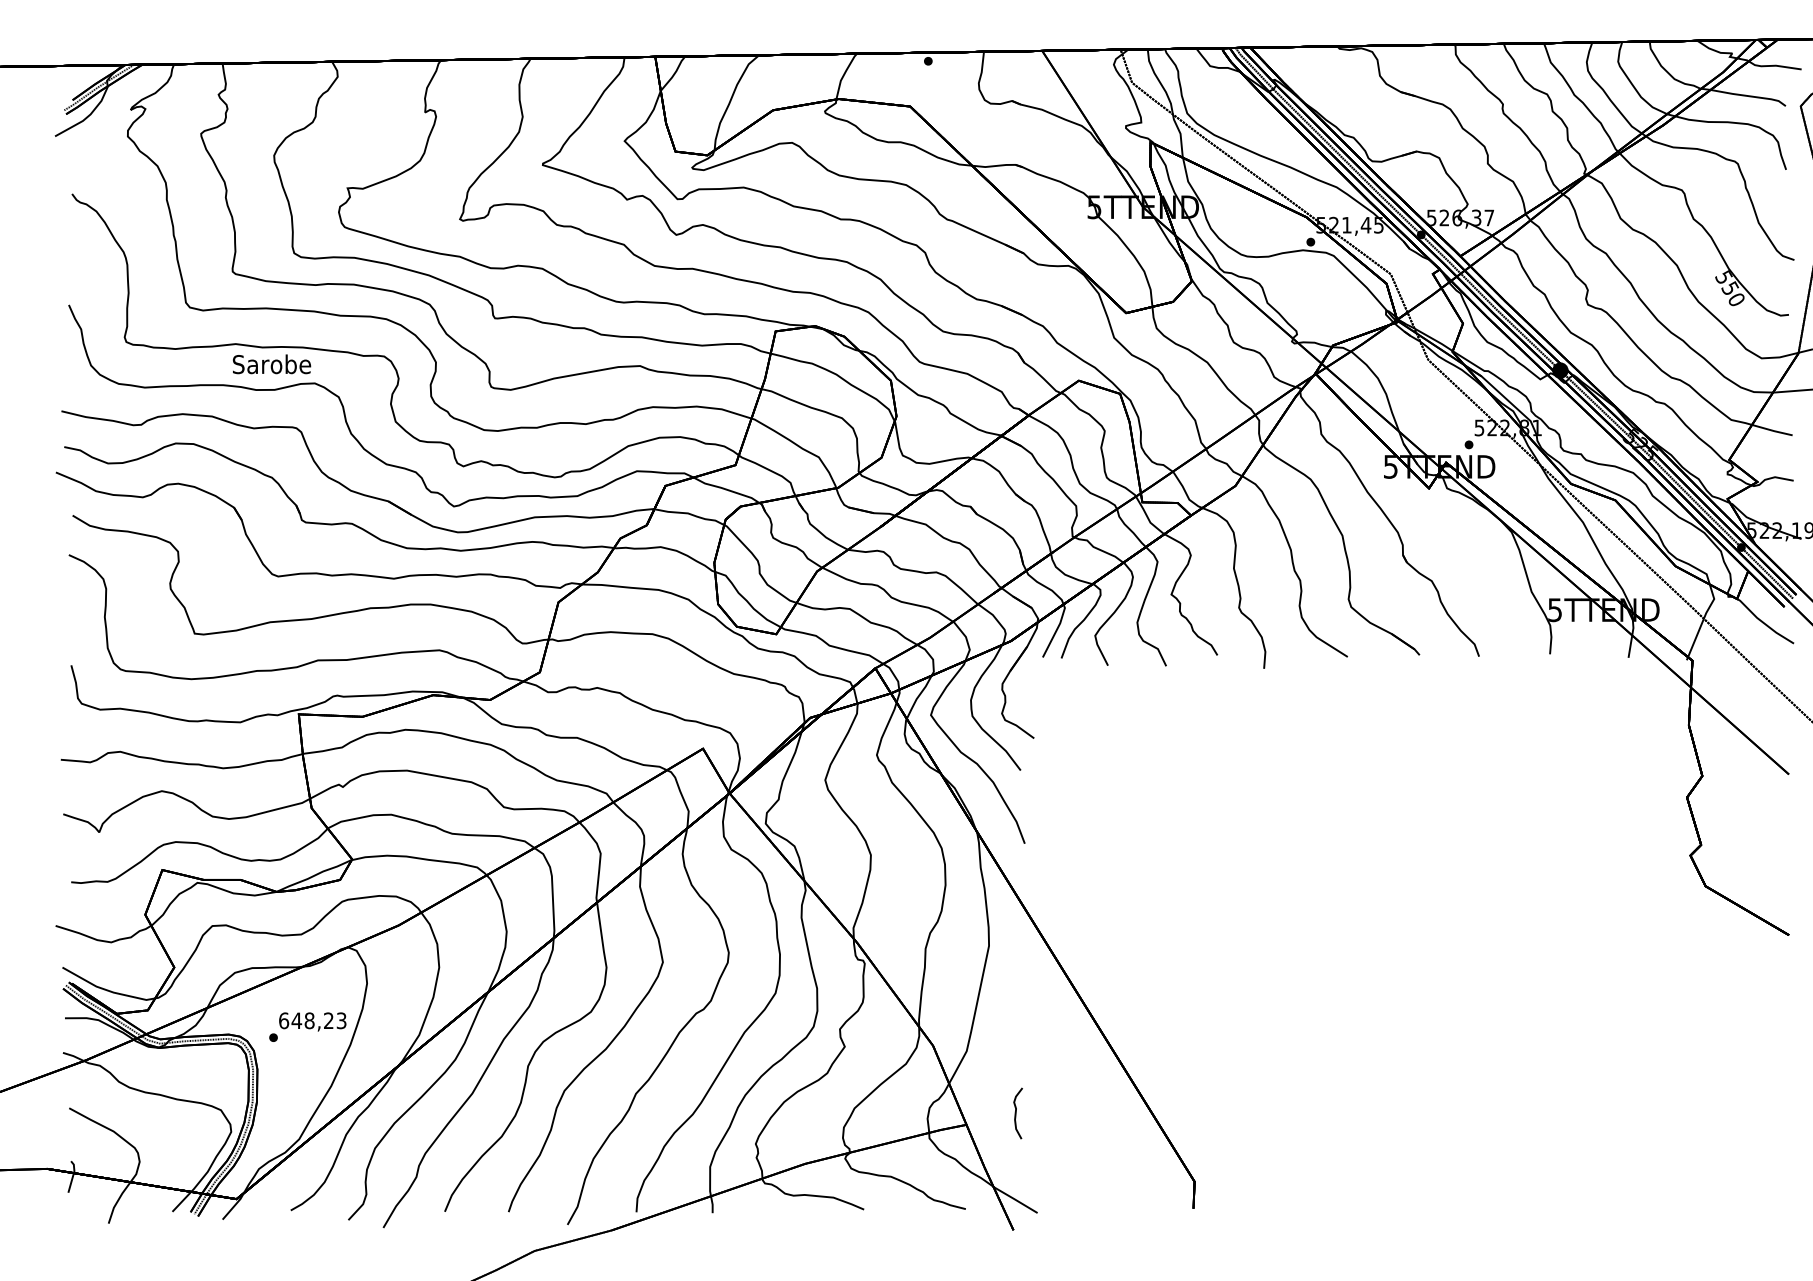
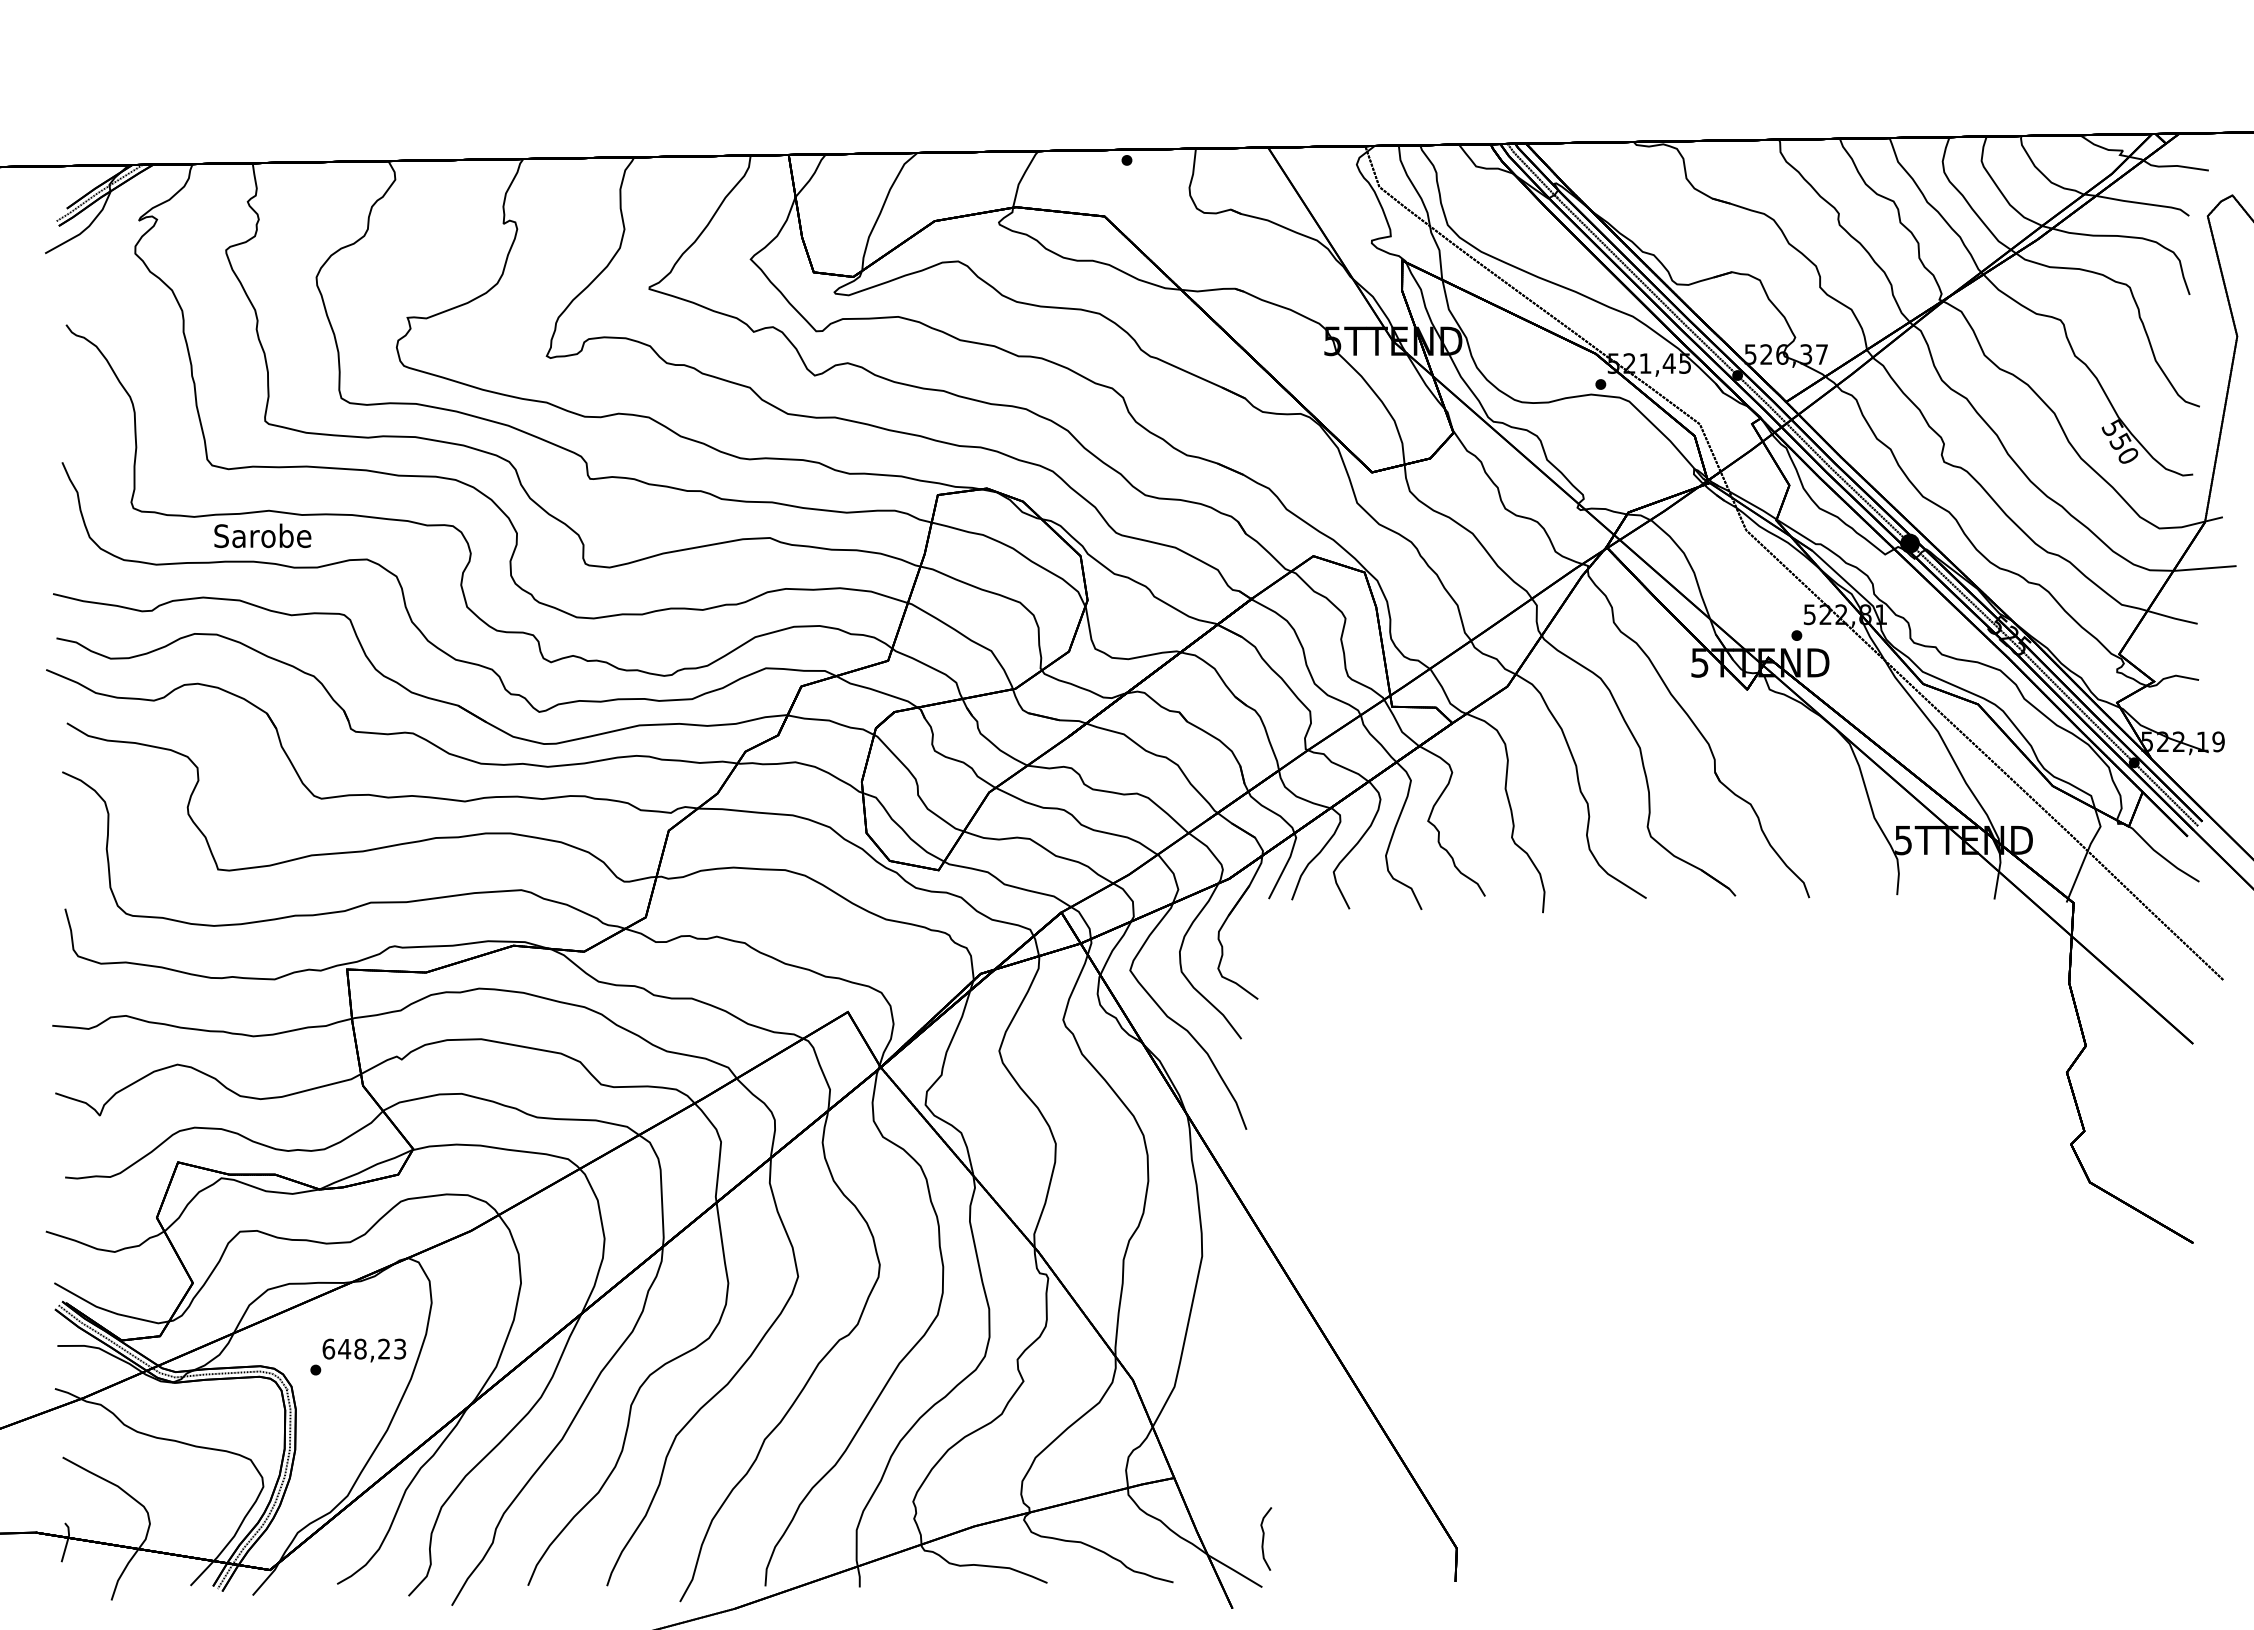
text: (271, 364) -> (262, 535), moved
curve: (1016, 1113) -> (1264, 1538), moved

